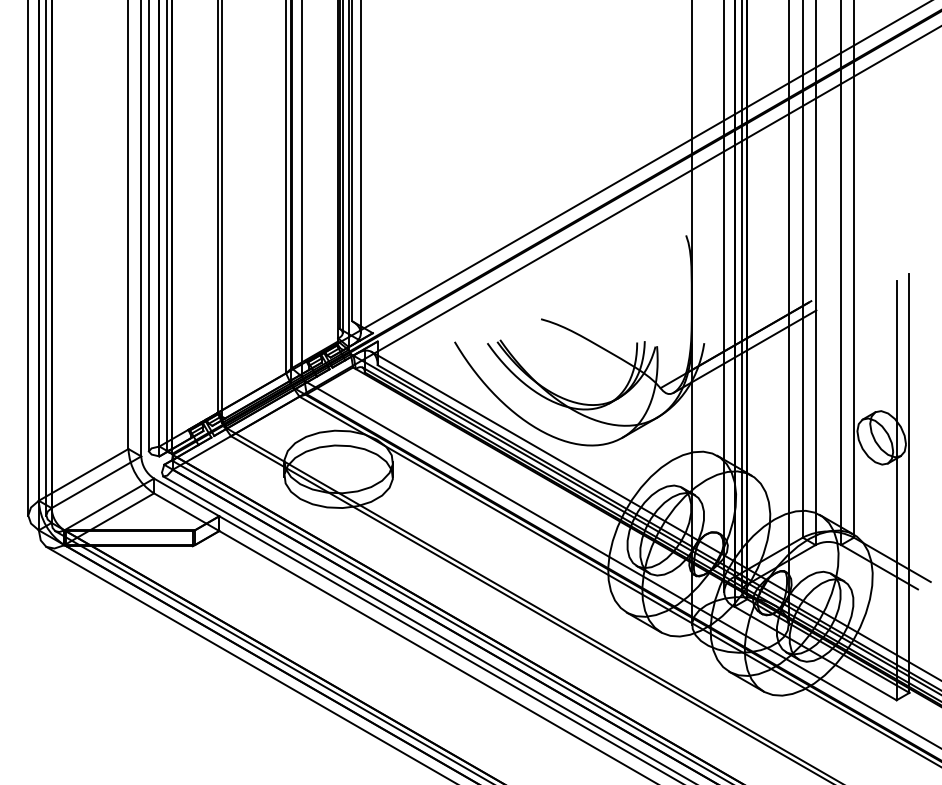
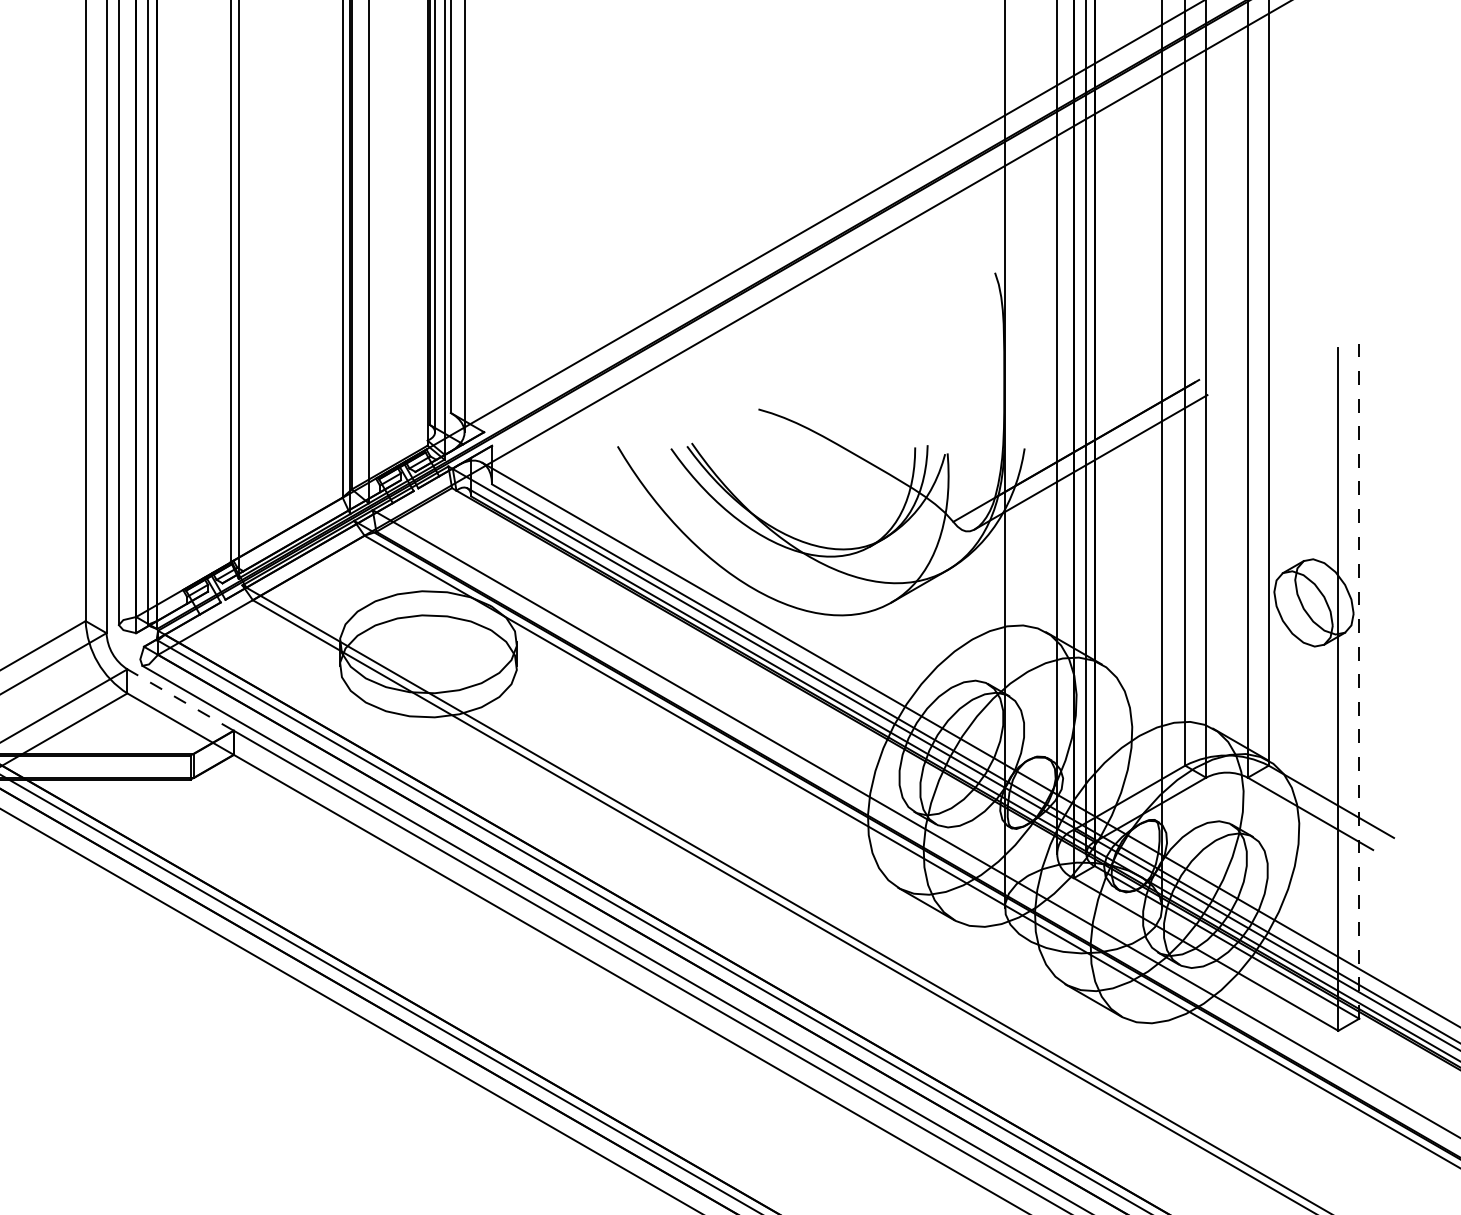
line: (909, 482) -> (1359, 675), solid -> dashed
line: (186, 497) -> (180, 700), solid -> dashed

